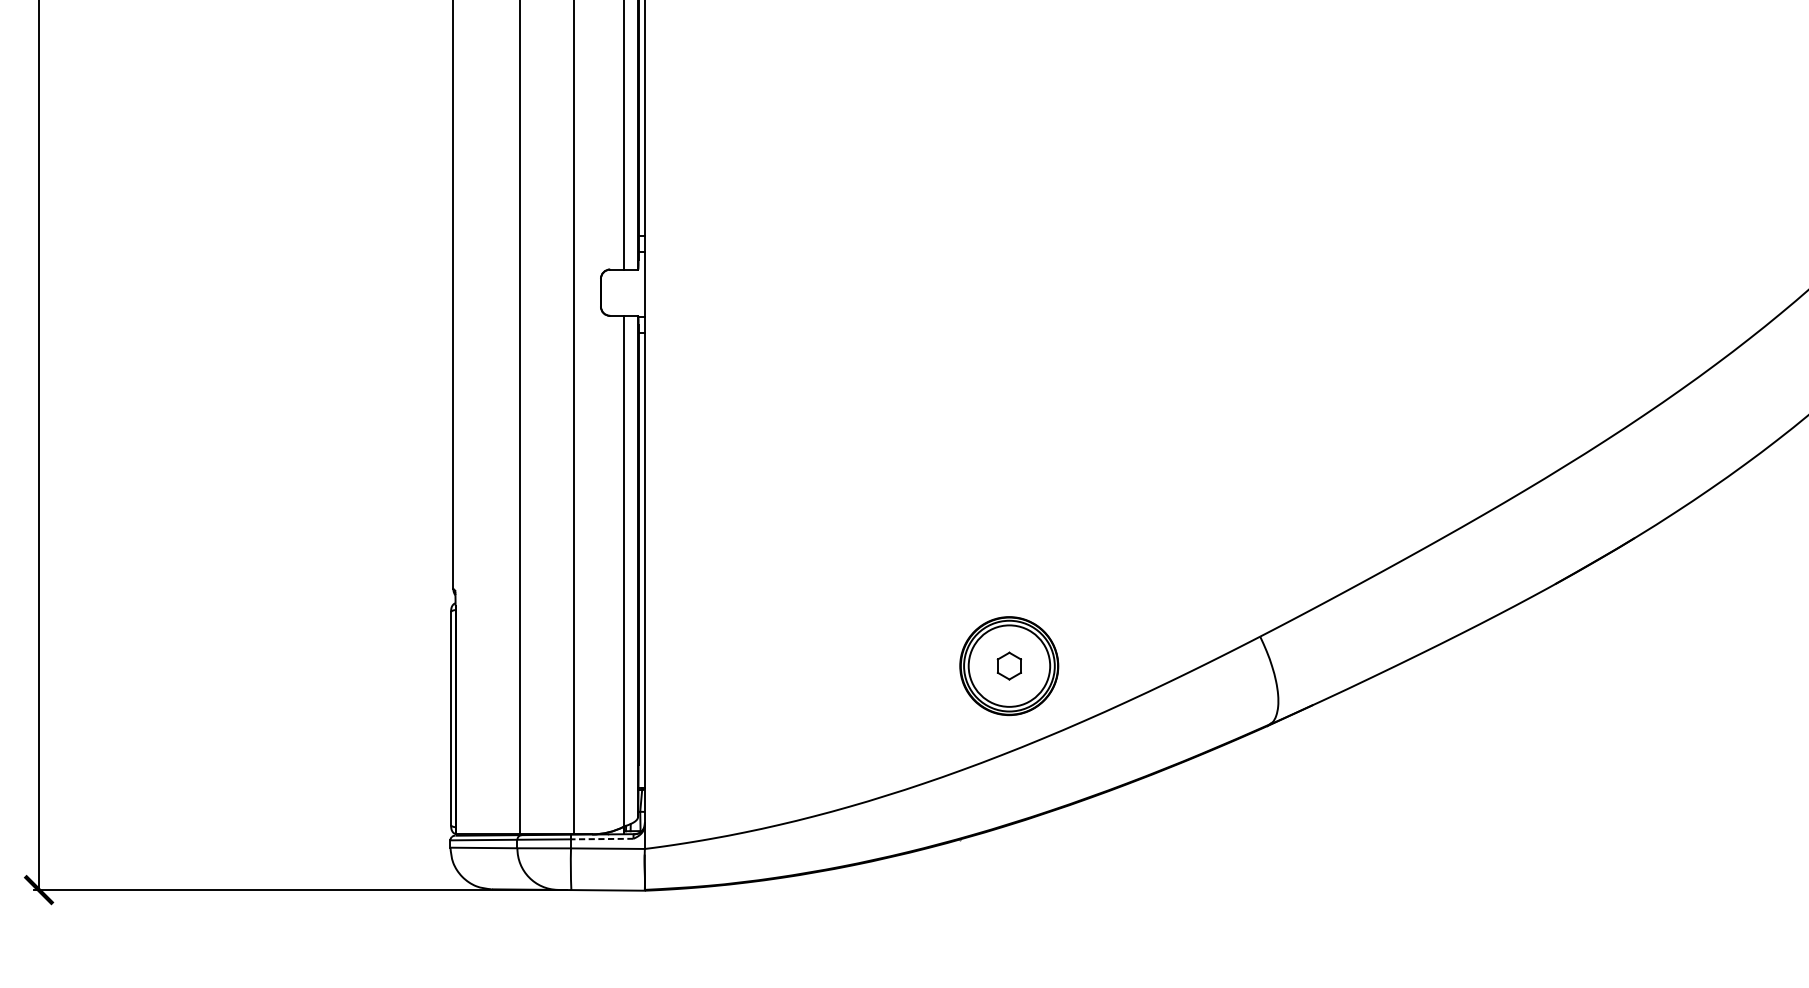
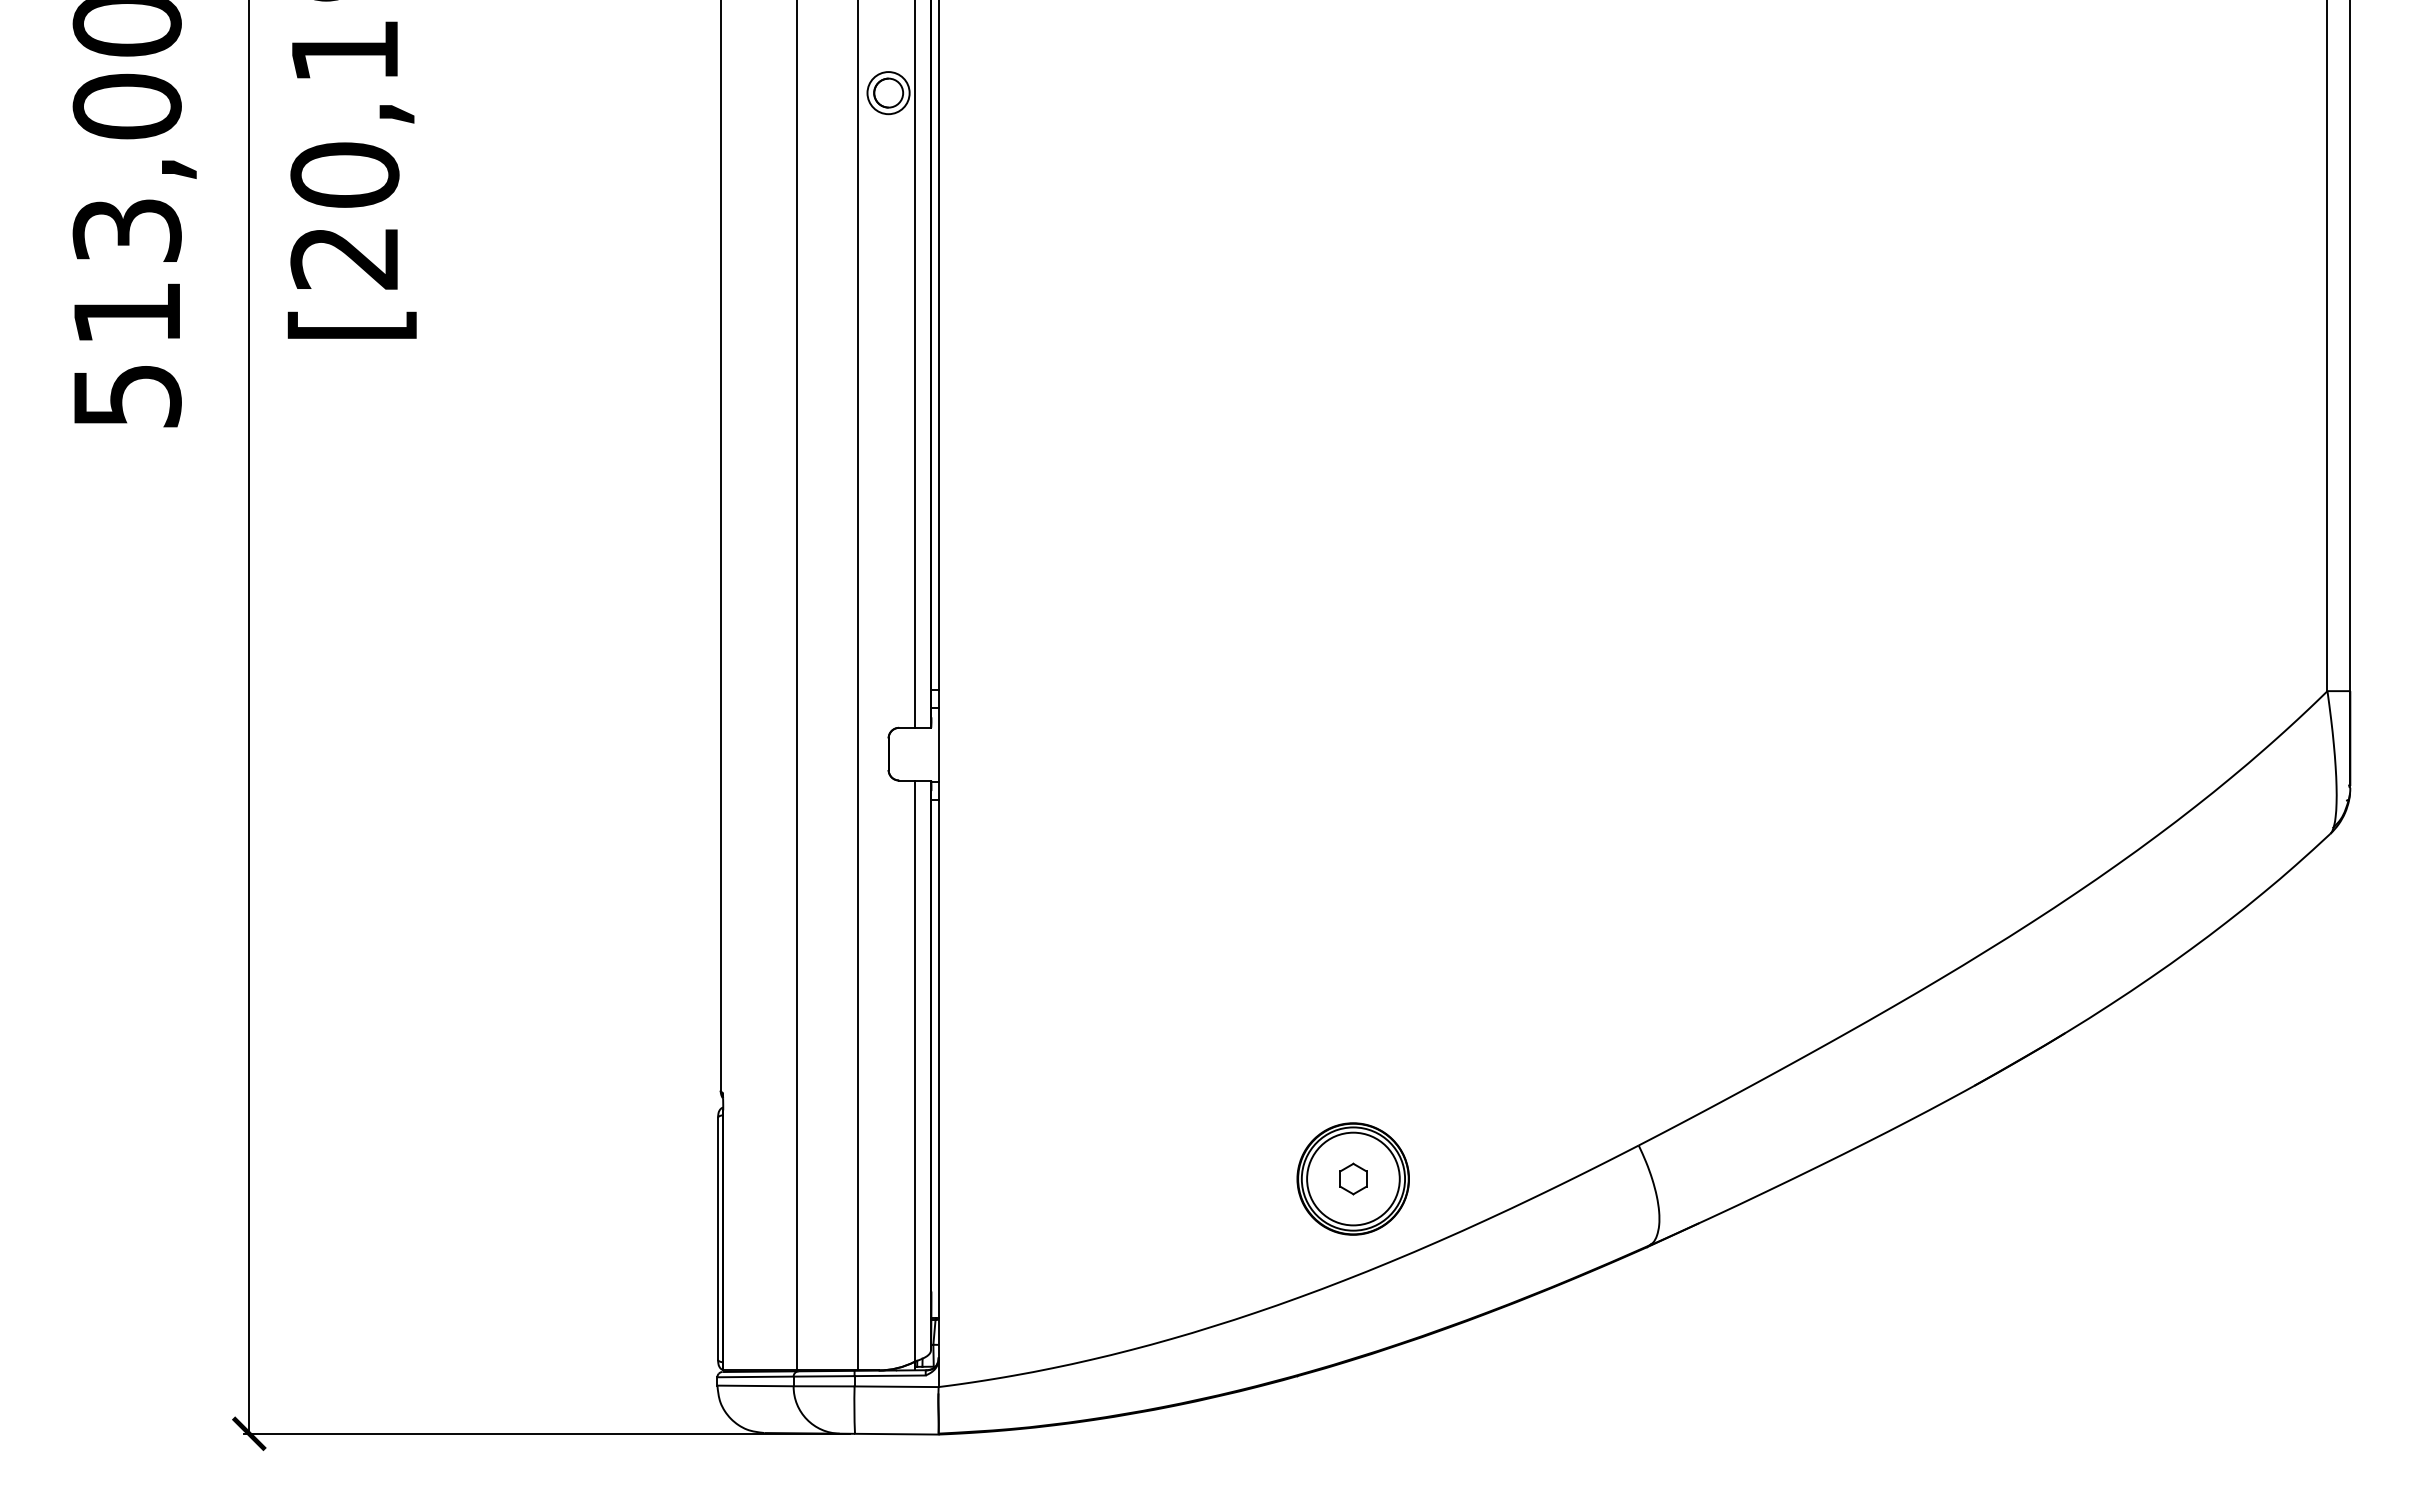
line: (602, 838) -> (890, 1375), dashed -> solid

